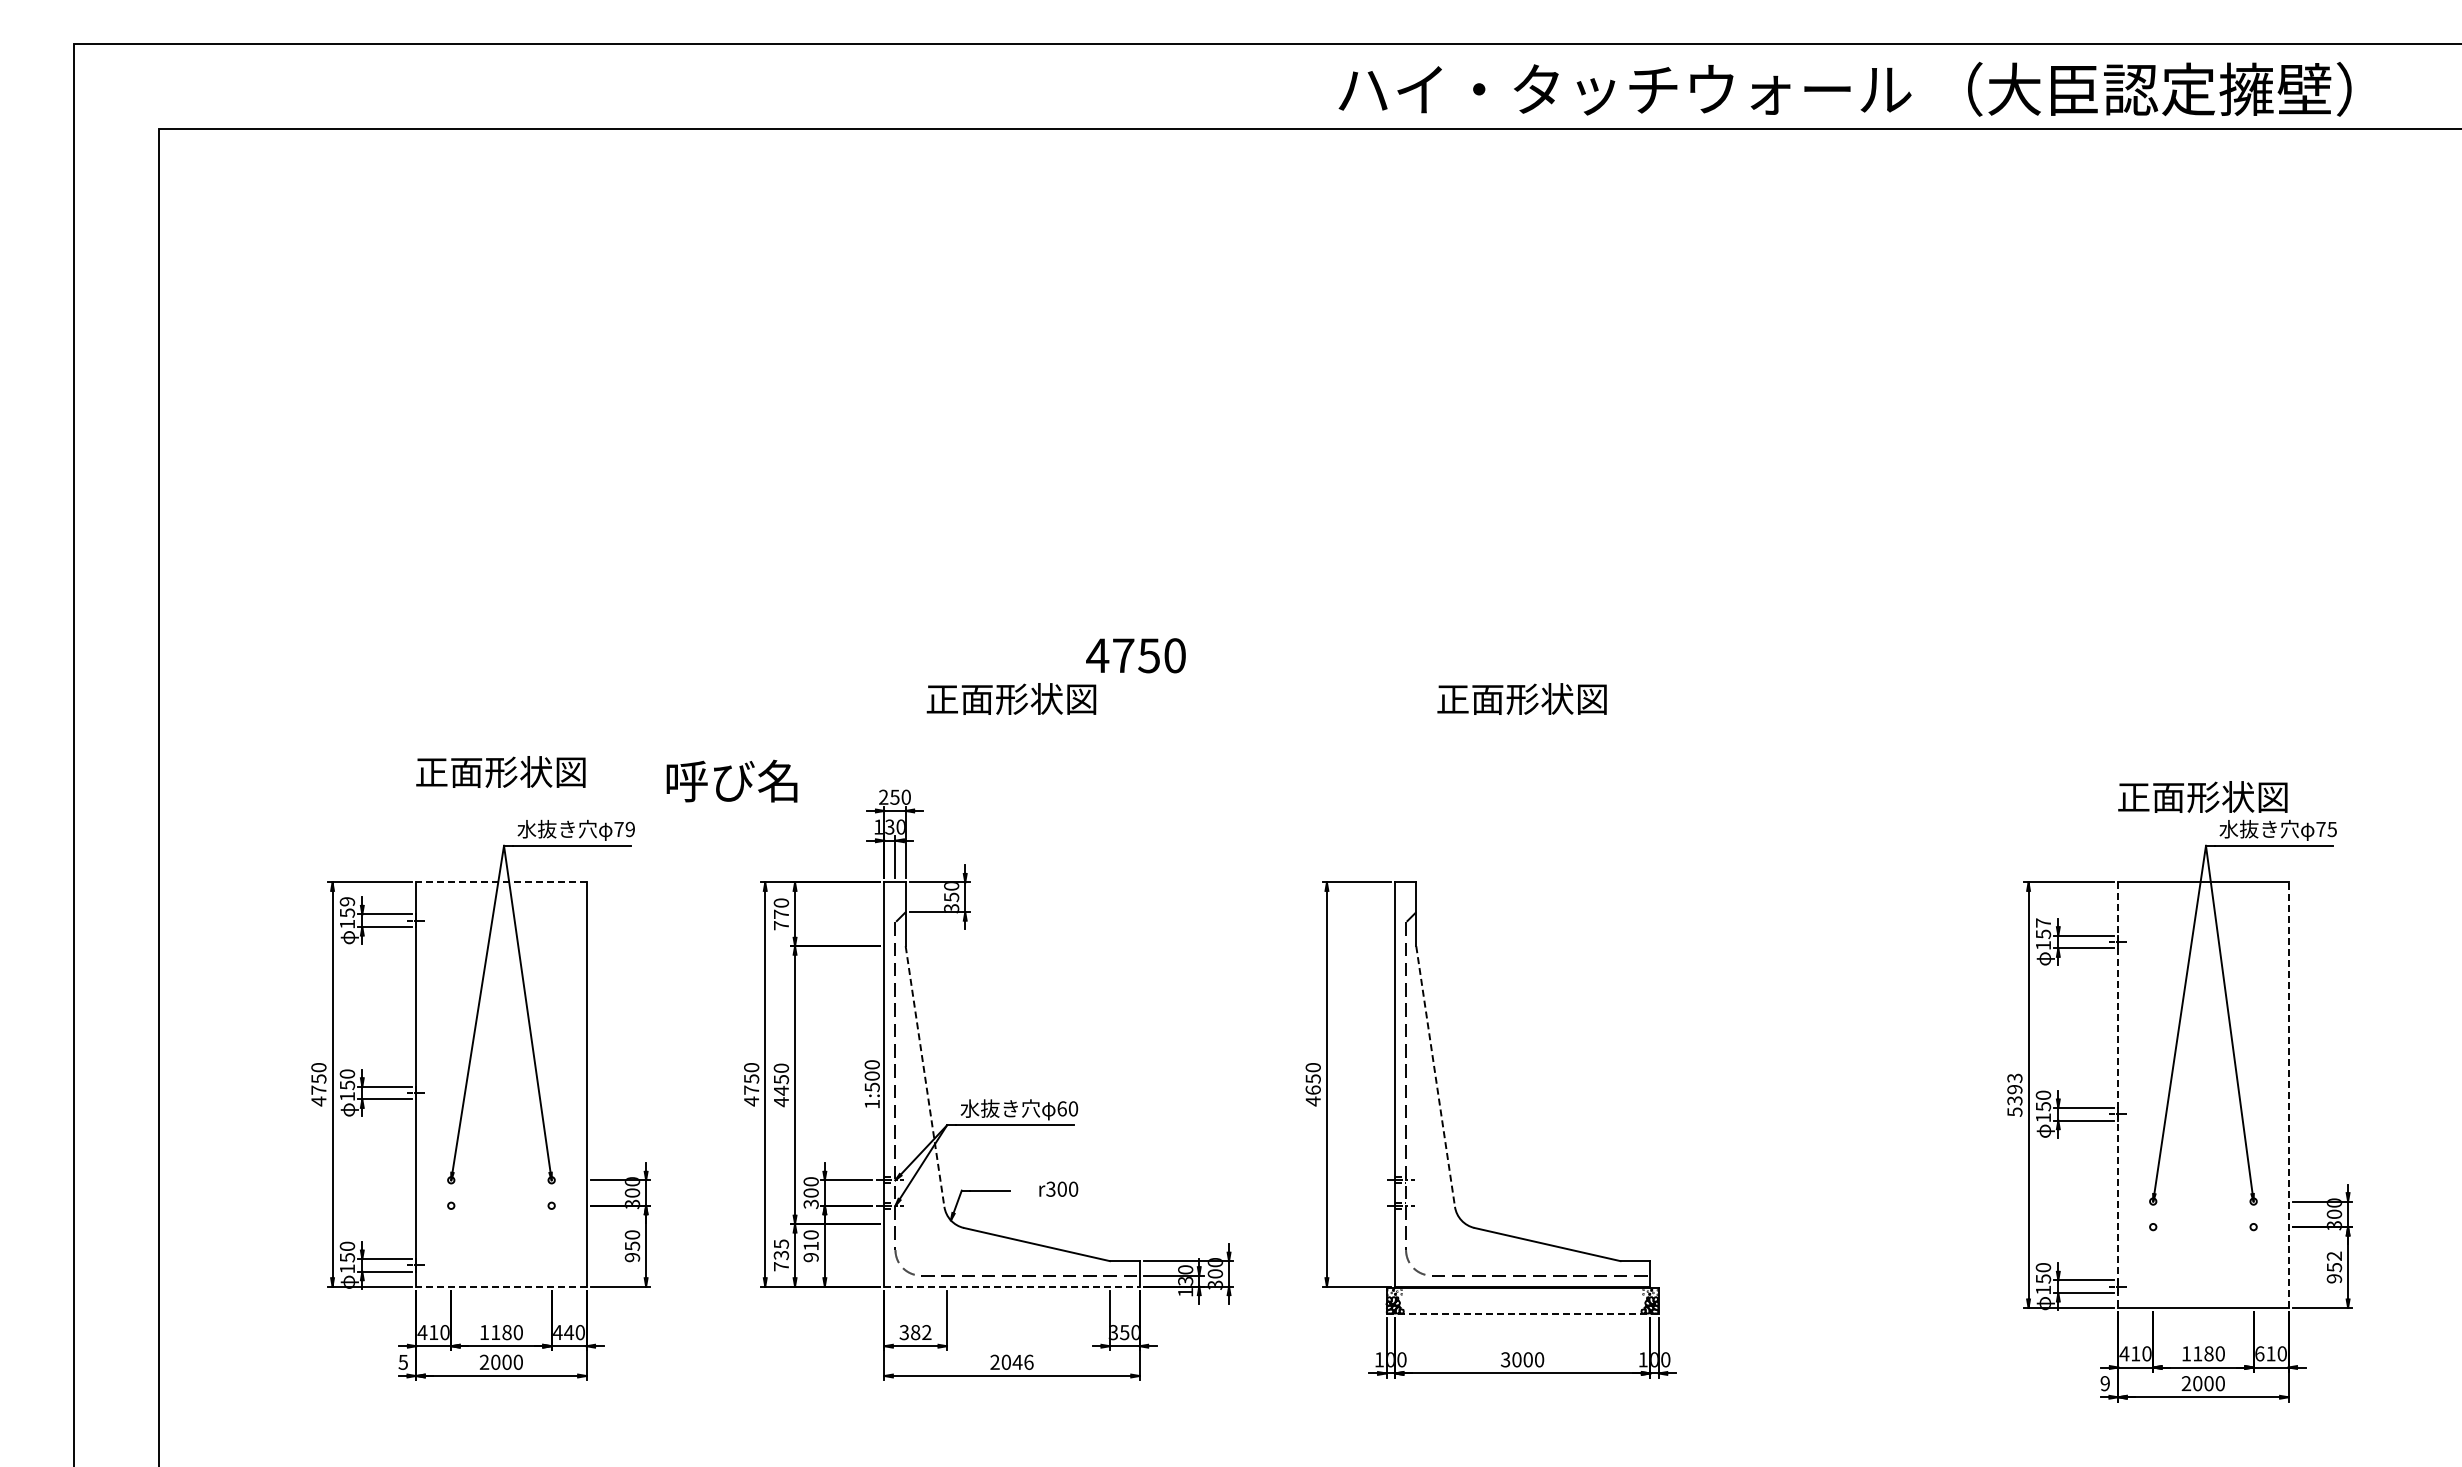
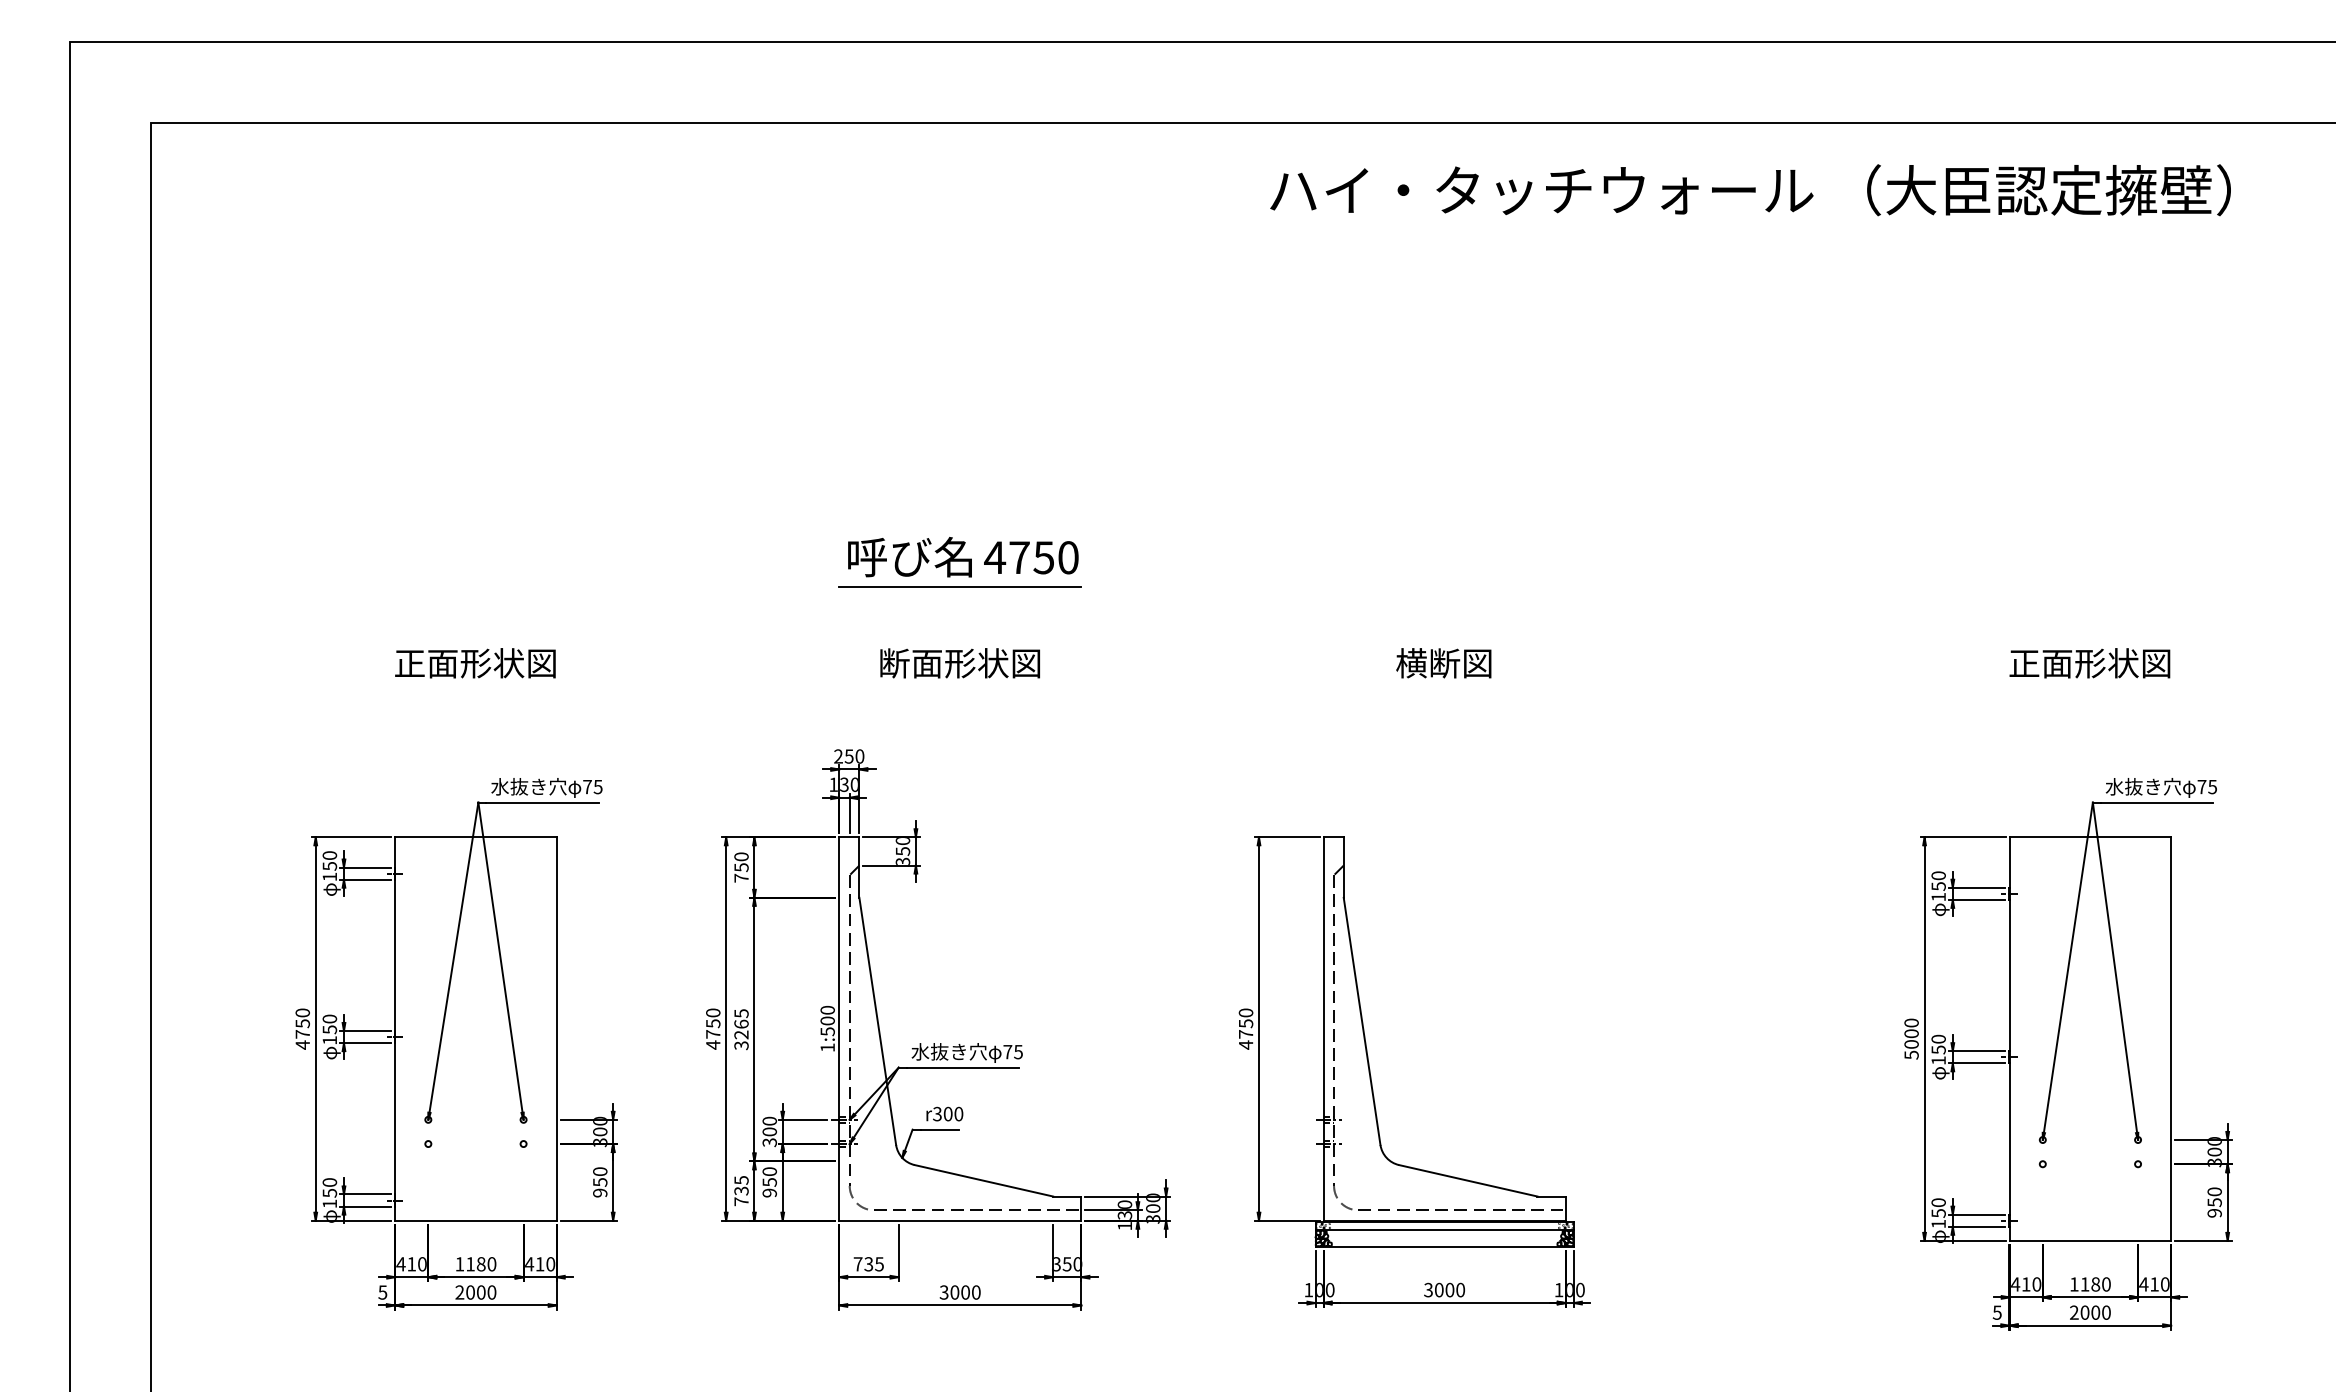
text: (1844, 89) -> (1749, 190), moved
line: (1011, 618) -> (959, 586), added
text: (1135, 655) -> (1030, 557), moved
text: (942, 698) -> (894, 662), 正面形状図 -> 断面形状図
text: (1521, 698) -> (1443, 662), 正面形状図 -> 横断図
text: (500, 771) -> (475, 662), moved
text: (731, 780) -> (909, 556), moved
text: (2202, 796) -> (2089, 662), moved
text: (629, 828) -> (597, 786), 79 -> 75
line: (500, 882) -> (475, 837), dashed -> solid
text: (347, 901) -> (329, 855), 159 -> 150
text: (781, 914) -> (741, 867), 770 -> 750
text: (2043, 922) -> (1938, 875), 157 -> 150
line: (925, 1076) -> (878, 1021), dashed -> solid
line: (1435, 1076) -> (1361, 1021), dashed -> solid
text: (781, 1085) -> (741, 1029), 4450 -> 3265
text: (1312, 1089) -> (1245, 1033), 4650 -> 4750
text: (2014, 1089) -> (1911, 1033), 5393 -> 5000
line: (2118, 1095) -> (2009, 1039), dashed -> solid
line: (2288, 1095) -> (2171, 1039), dashed -> solid
text: (1067, 1108) -> (1012, 1051), 60 -> 75
text: (1058, 1188) -> (944, 1113), moved
text: (810, 1245) -> (769, 1181), 910 -> 950
text: (2334, 1255) -> (2214, 1191), 952 -> 950
line: (500, 1286) -> (475, 1220), dashed -> solid
line: (1012, 1286) -> (960, 1220), dashed -> solid
line: (1522, 1296) -> (1444, 1230), added
line: (1523, 1313) -> (1445, 1246), dashed -> solid
text: (569, 1332) -> (540, 1264), 440 -> 410
text: (915, 1332) -> (868, 1264), 382 -> 735
text: (2259, 1353) -> (2143, 1284), 610 -> 410
text: (1011, 1361) -> (959, 1291), 2046 -> 3000
text: (2104, 1383) -> (1996, 1312), 9 -> 5

